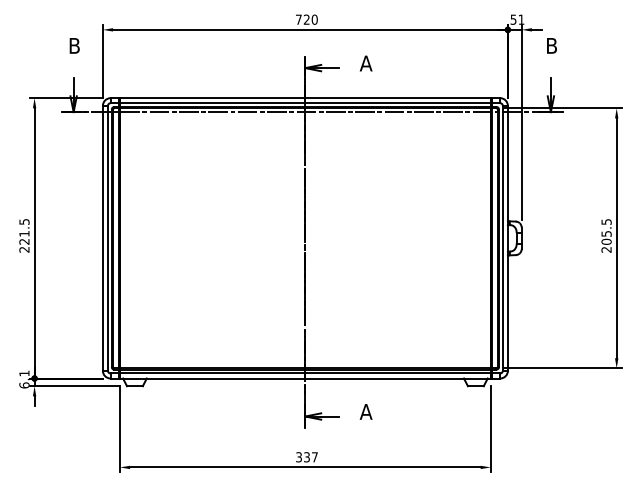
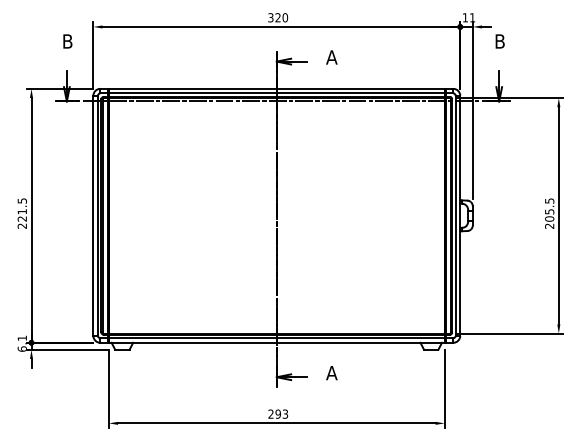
text: (298, 19) -> (270, 17), 720 -> 320
text: (513, 19) -> (465, 17), 51 -> 11
text: (306, 457) -> (277, 414), 337 -> 293

